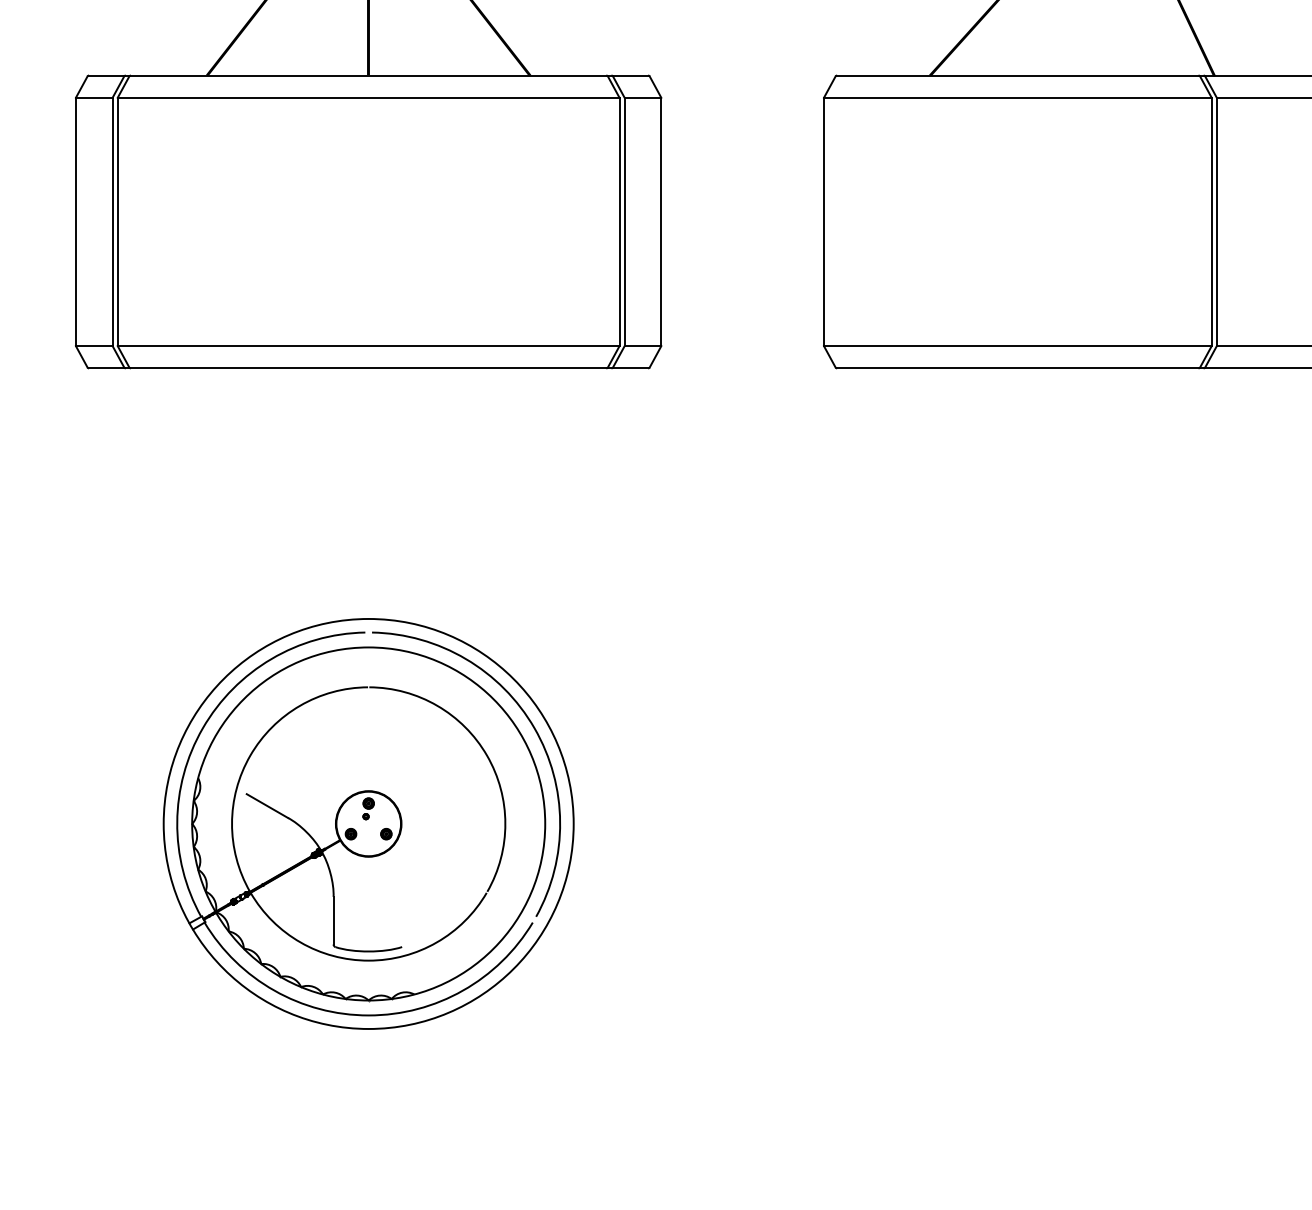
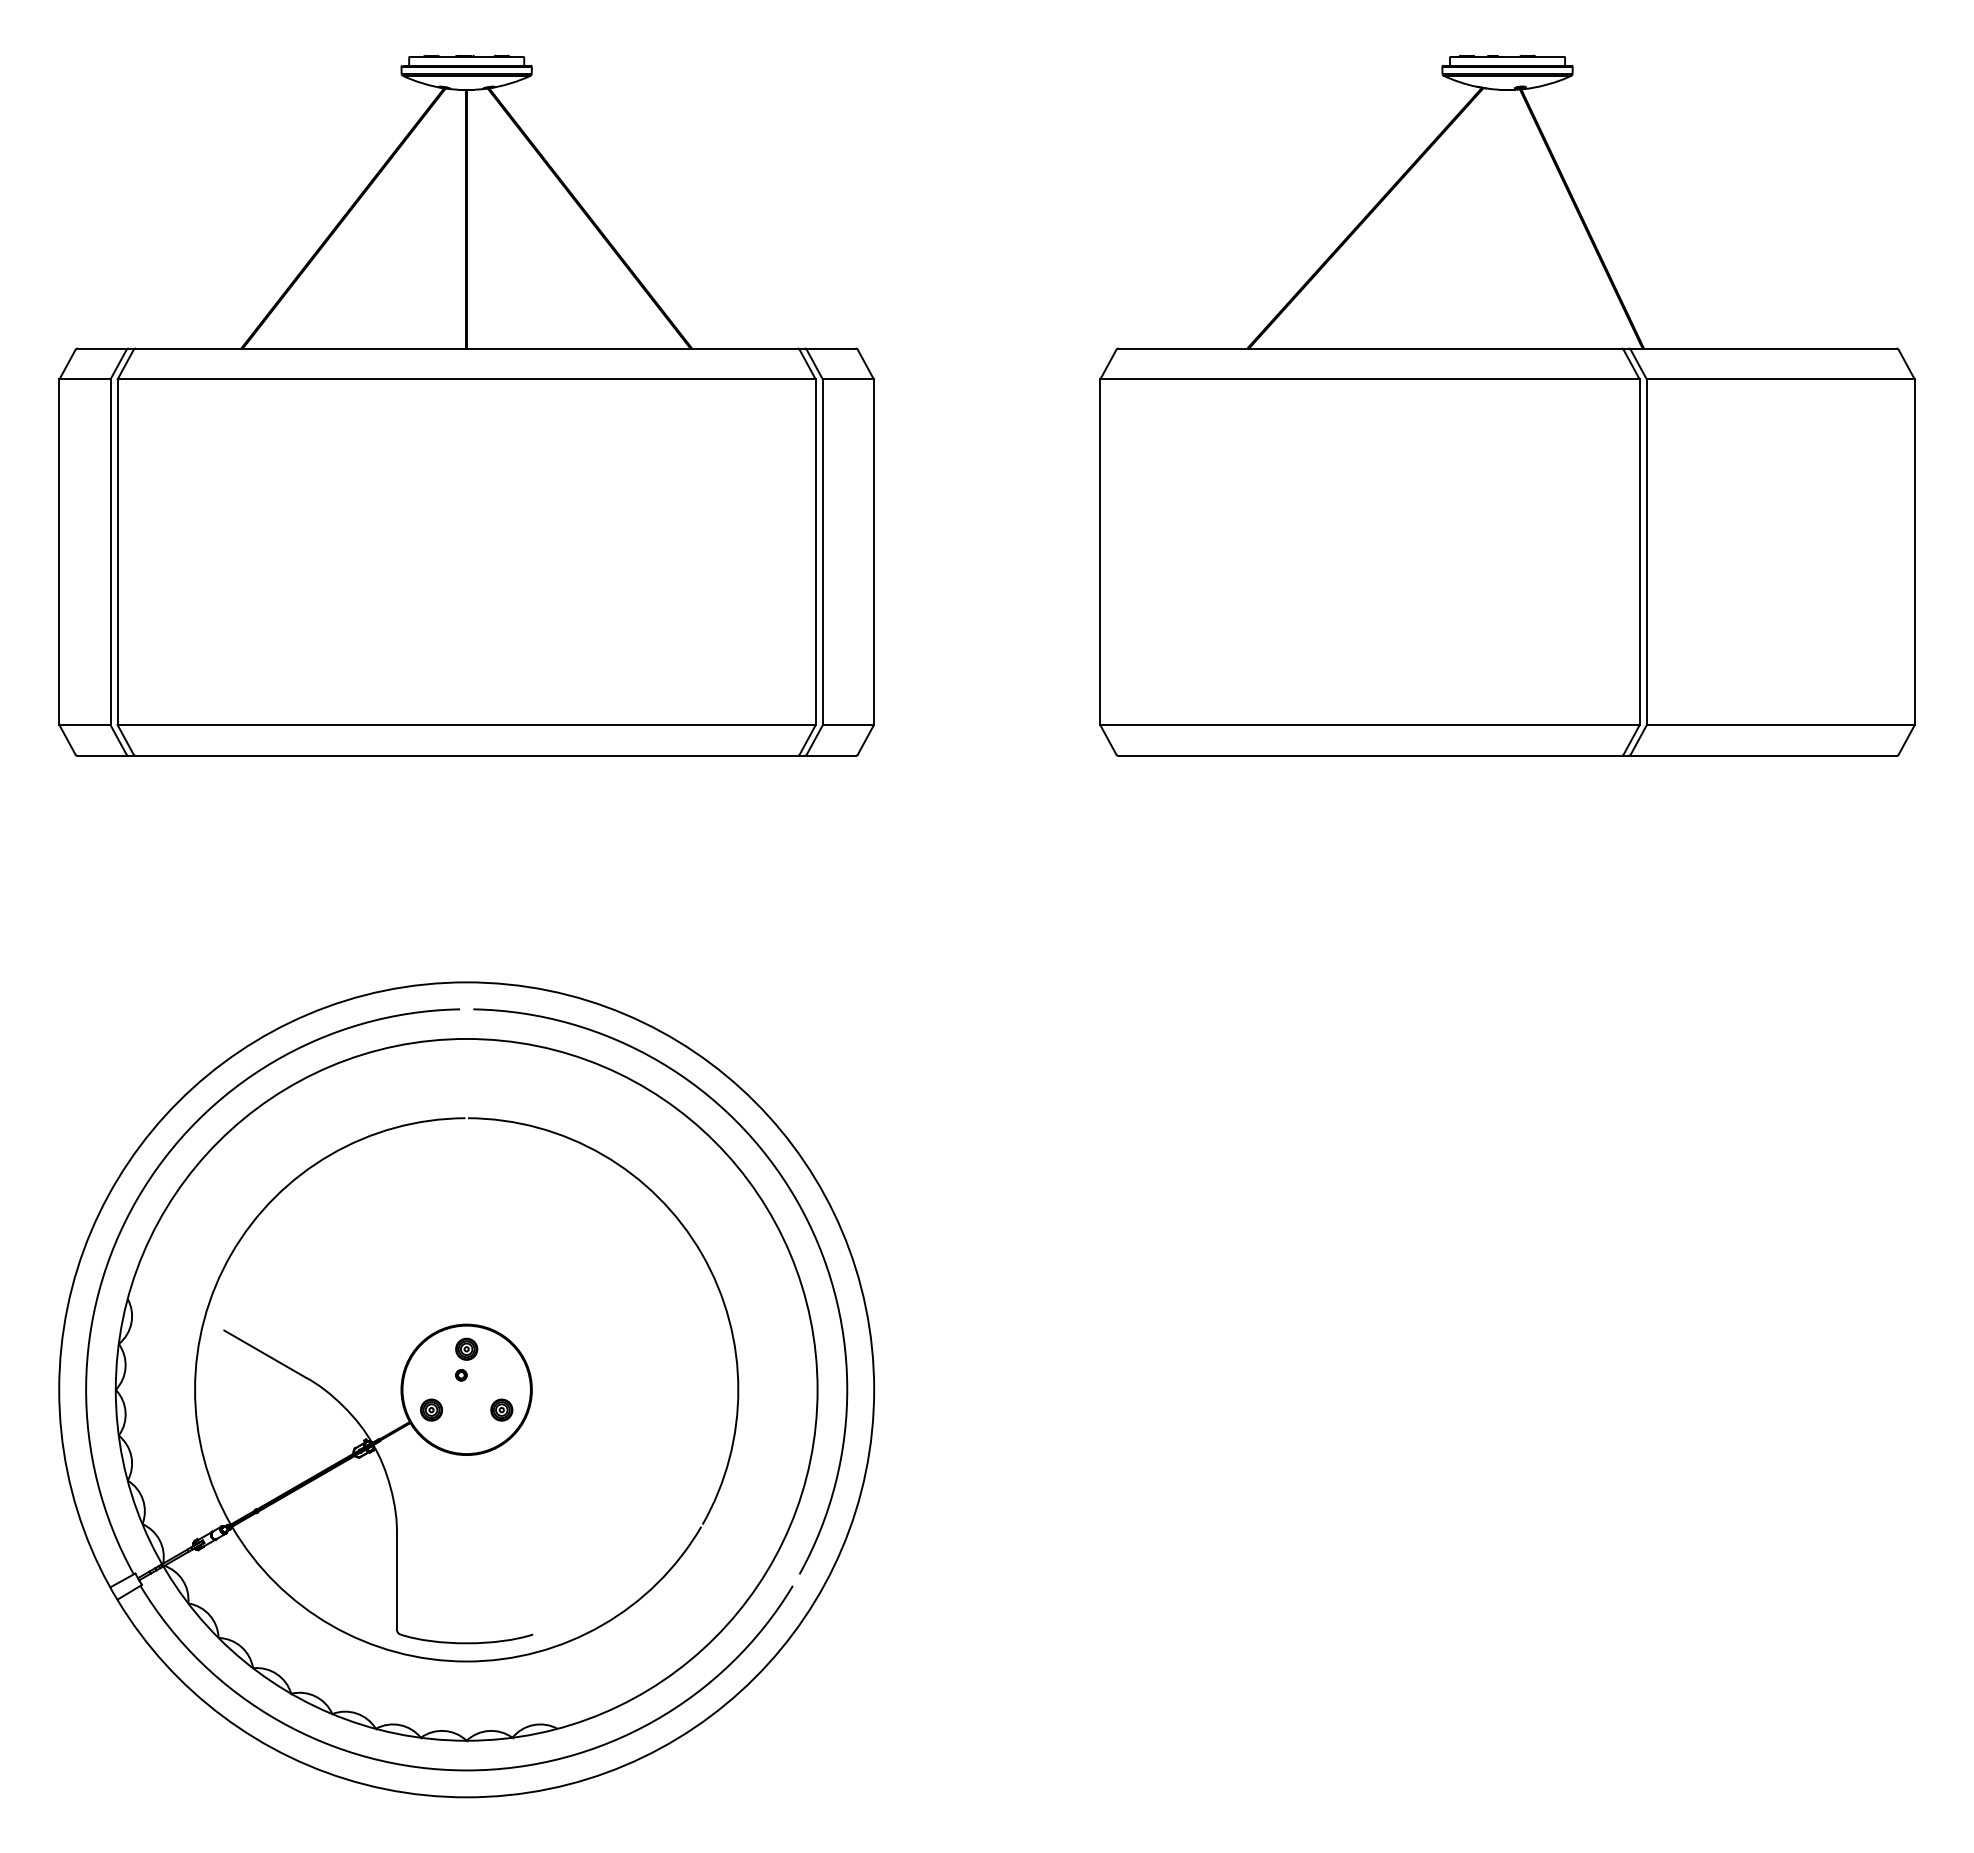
part: (368, 823) -> (466, 1389), size x1.43

